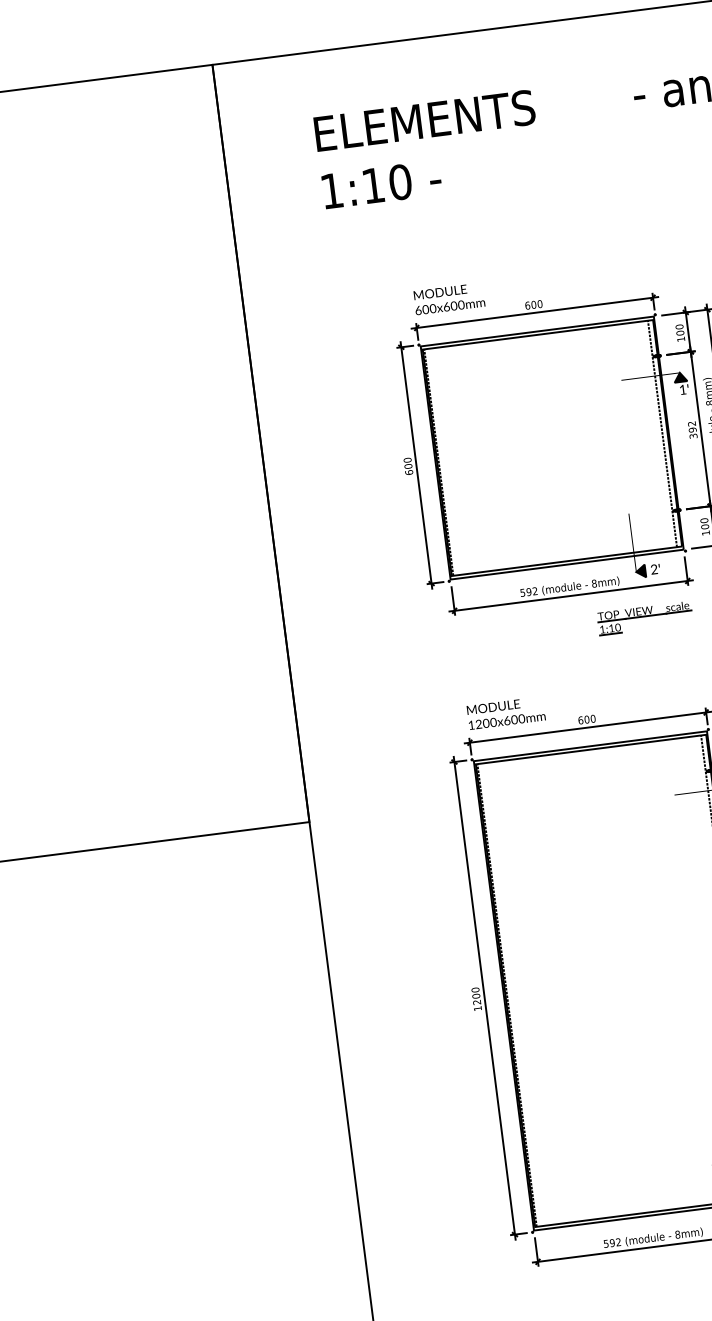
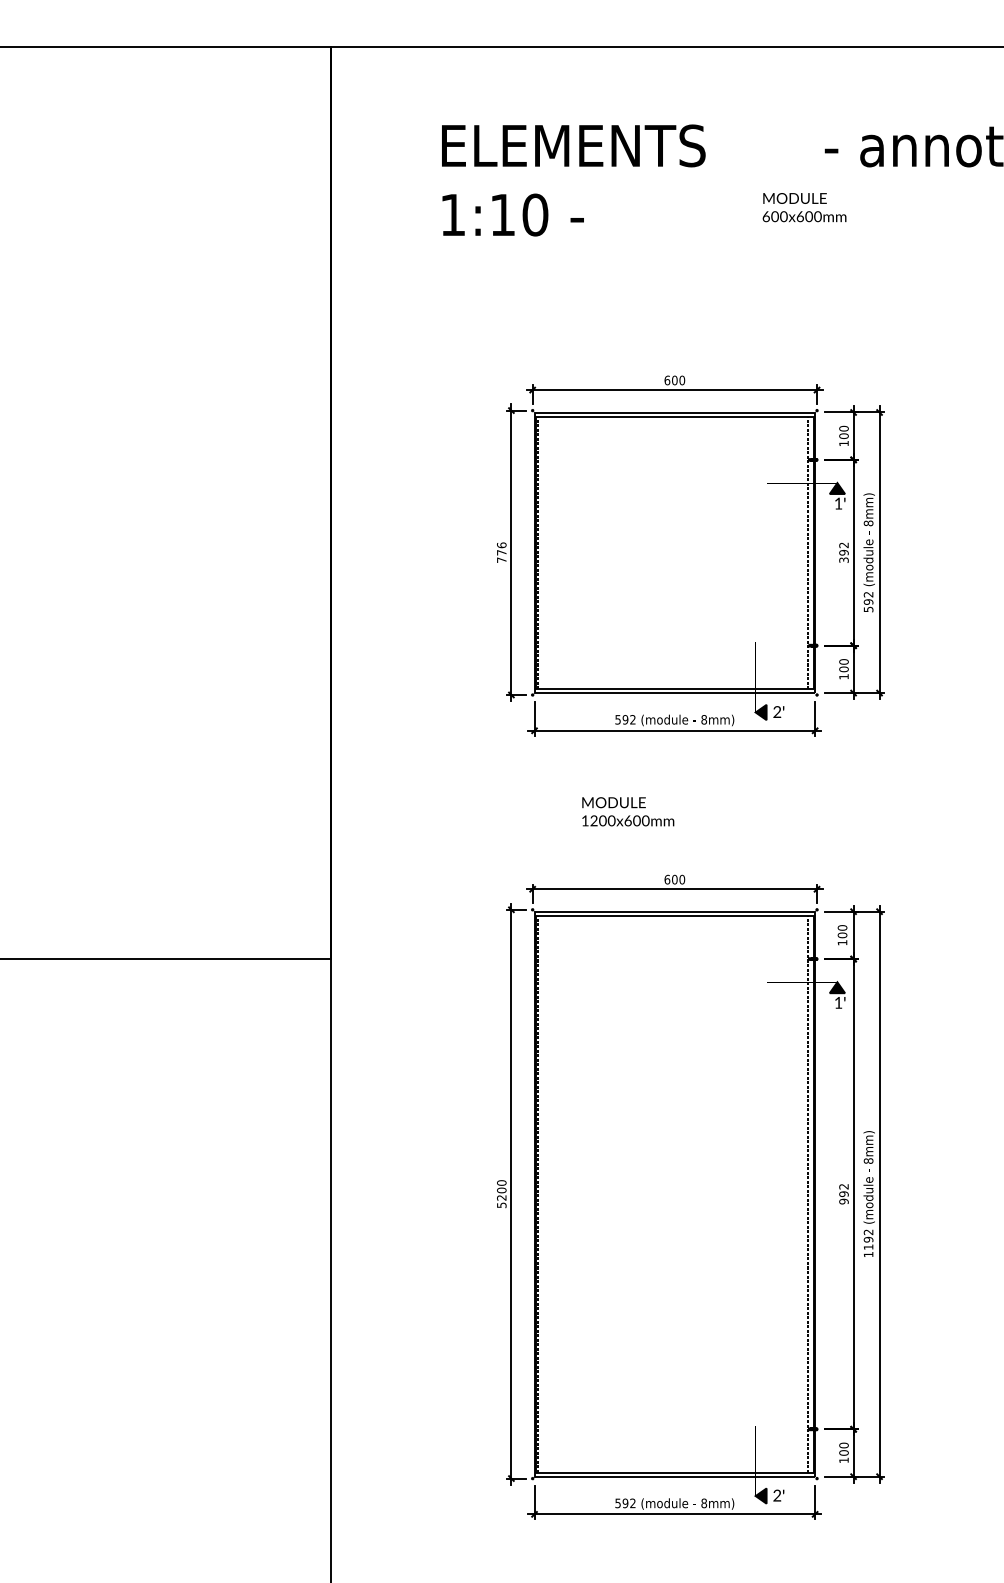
text: (449, 298) -> (804, 207), moved
text: (408, 466) -> (501, 552), 600 -> 776
part: (644, 618) -> (758, 768), removed
text: (506, 712) -> (628, 811), moved
text: (477, 1008) -> (501, 1205), 1200 -> 5200

